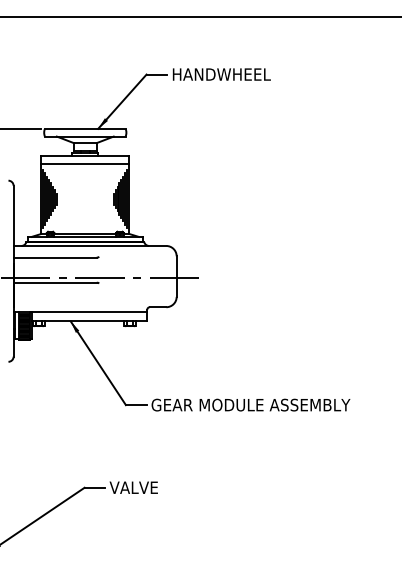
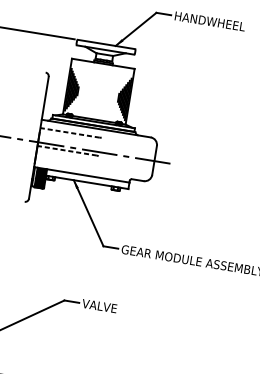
line: (85, 163) -> (102, 69), removed
line: (55, 257) -> (70, 132), solid -> dashed
line: (55, 282) -> (67, 150), solid -> dashed

